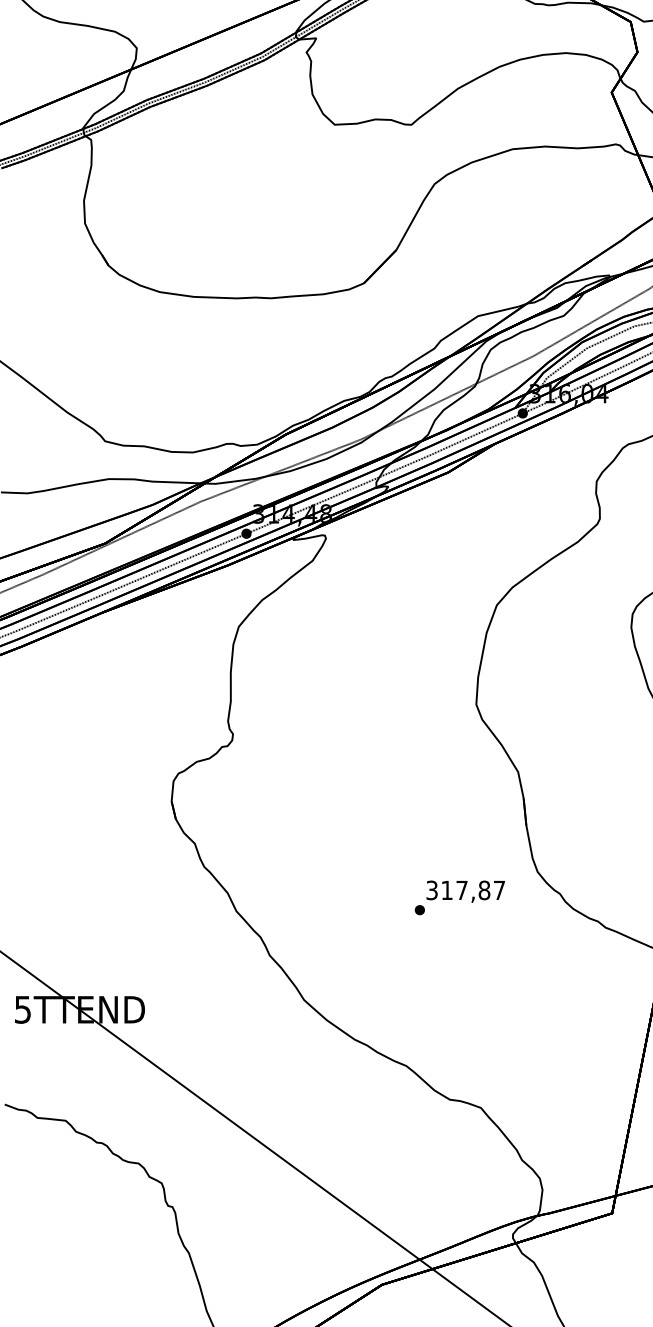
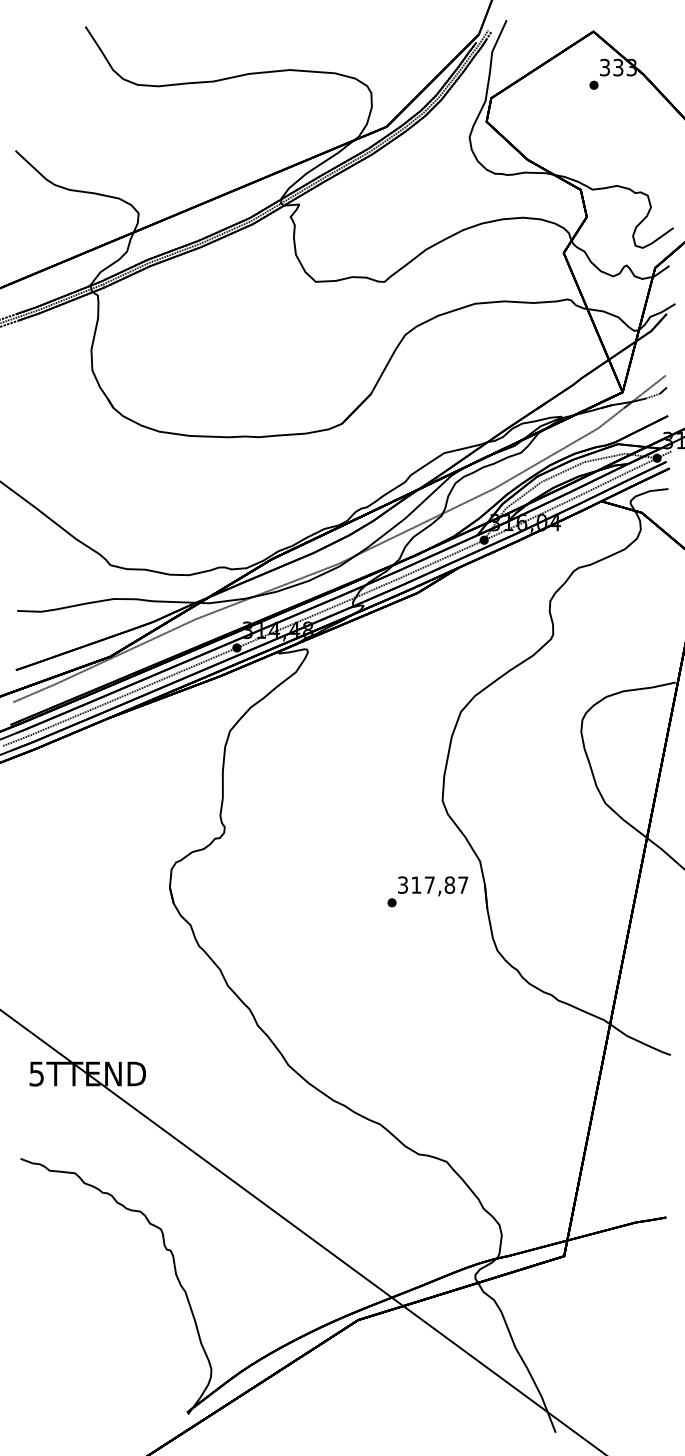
text: (459, 897) -> (427, 891), moved

